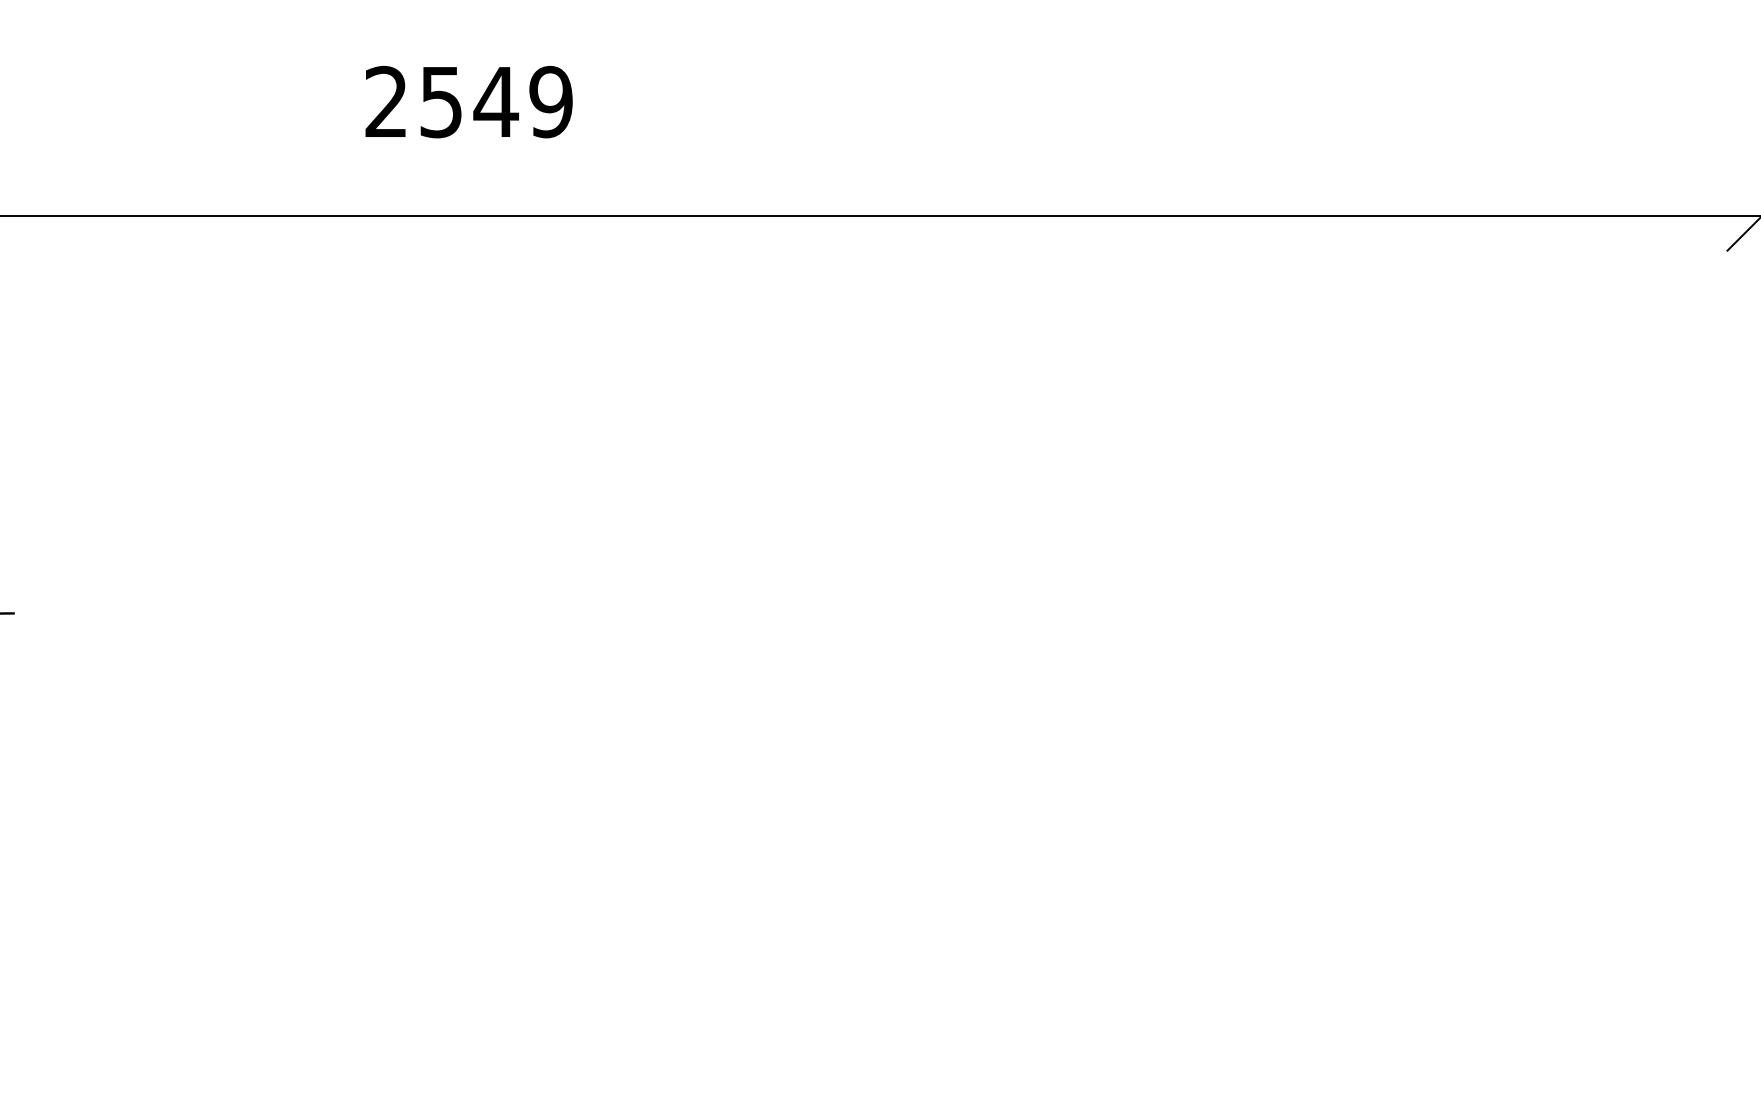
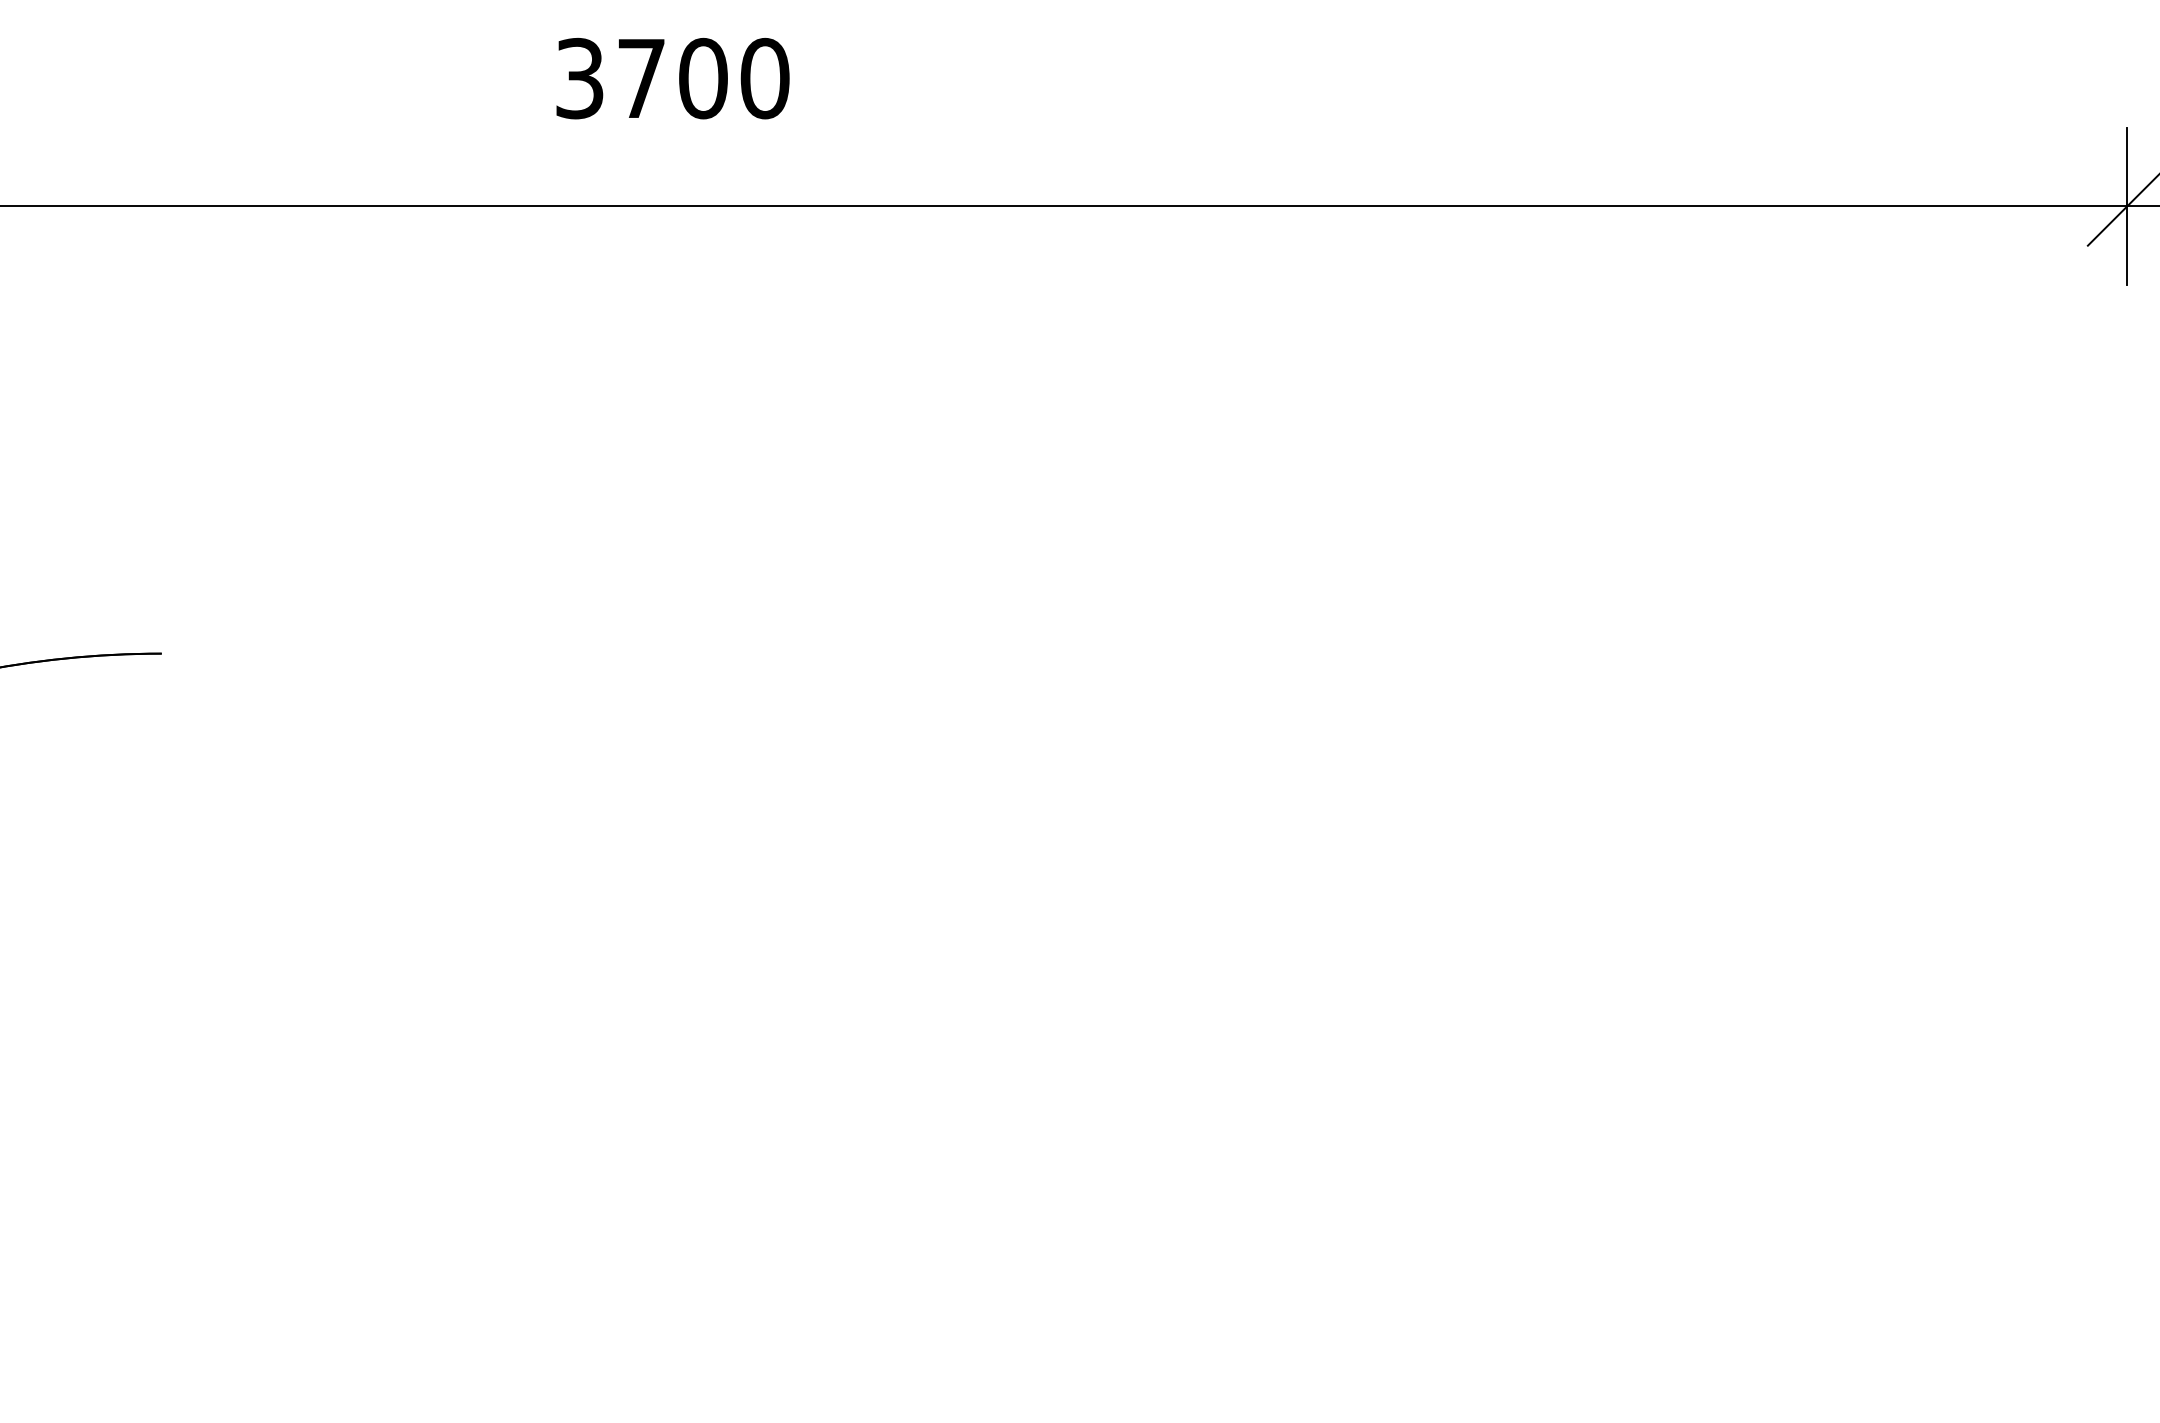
text: (468, 102) -> (672, 78), 2549 -> 3700

